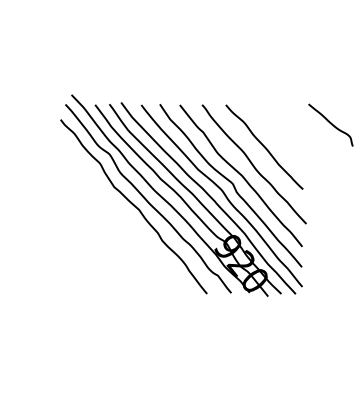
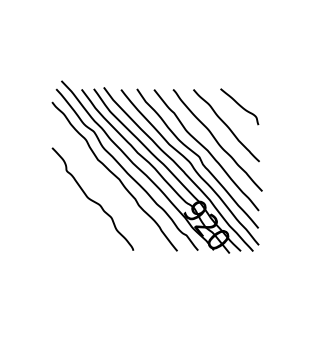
curve: (330, 124) -> (239, 106), moved
curve: (107, 233) -> (92, 199), added

